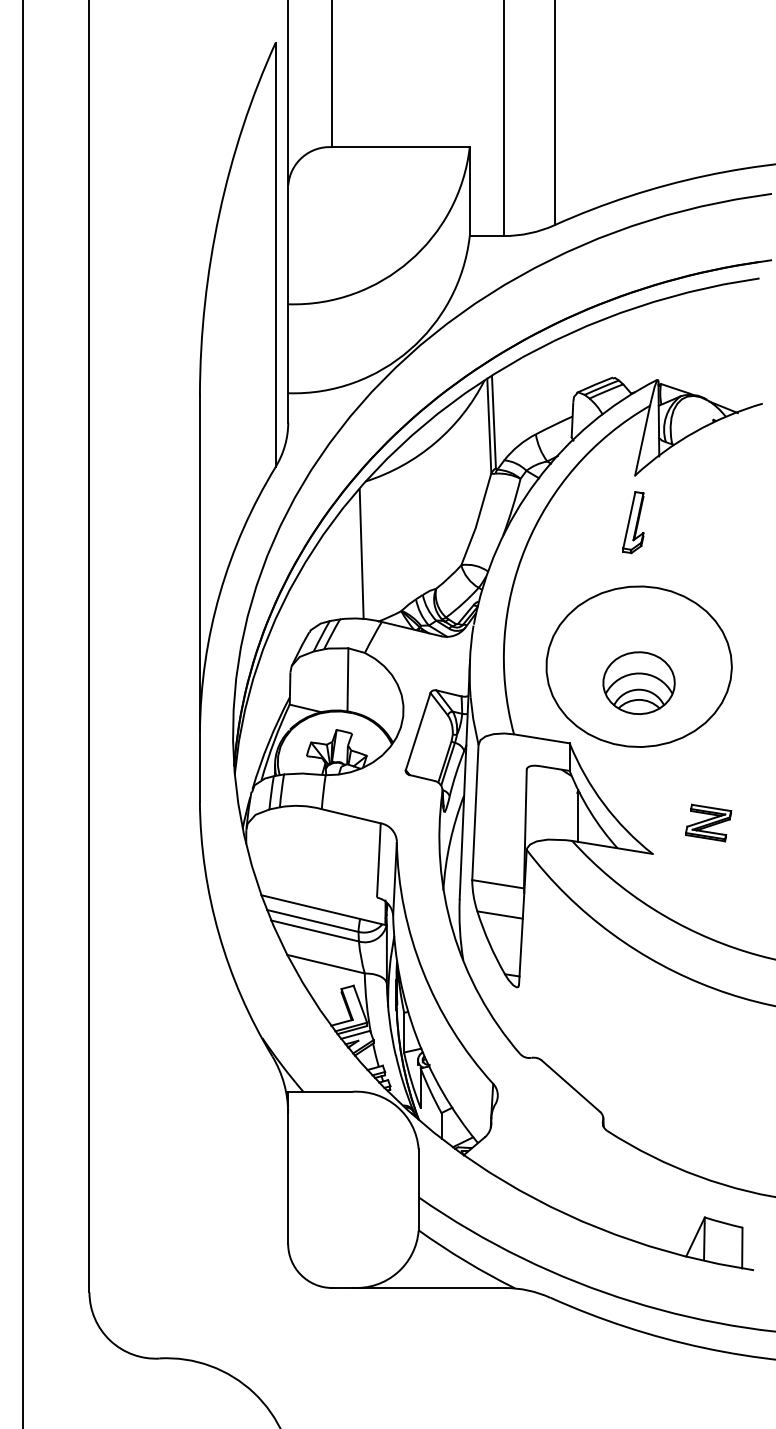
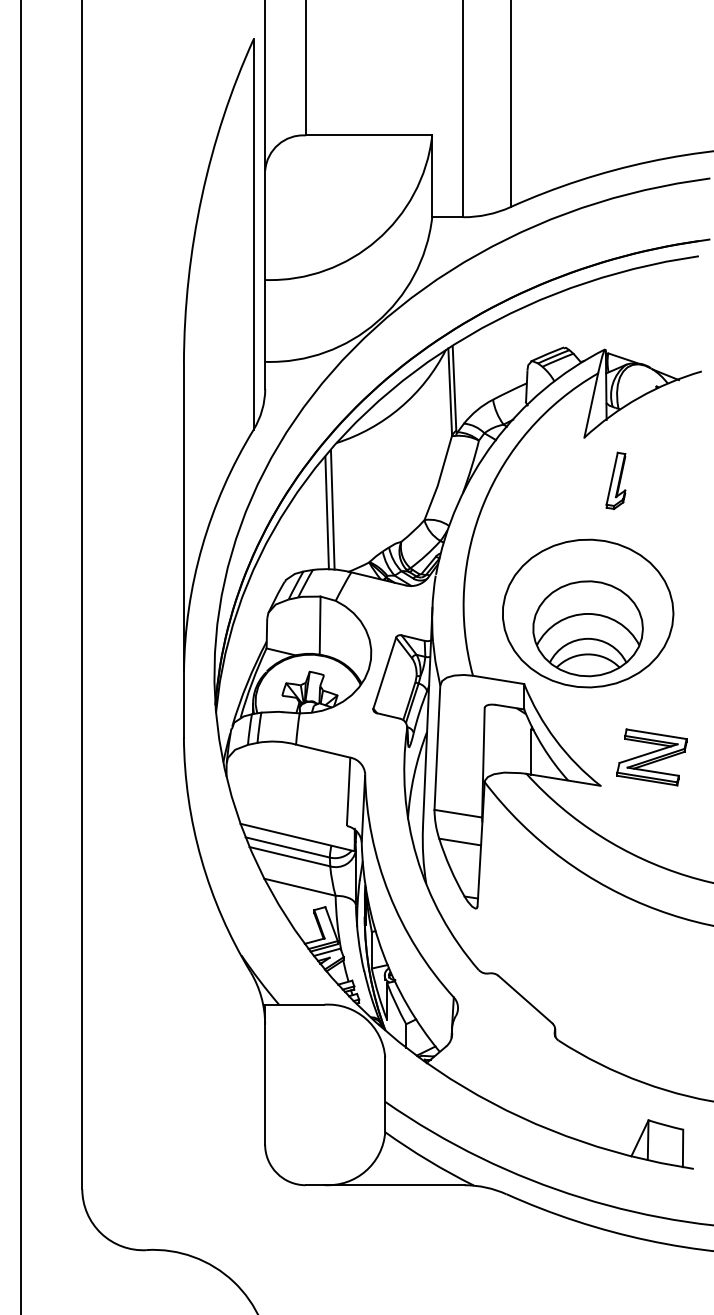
part: (633, 522) -> (616, 480), moved
line: (355, 557) -> (327, 513), added
part: (638, 682) -> (587, 628), size x1.67
part: (708, 822) -> (651, 756), size x1.67

